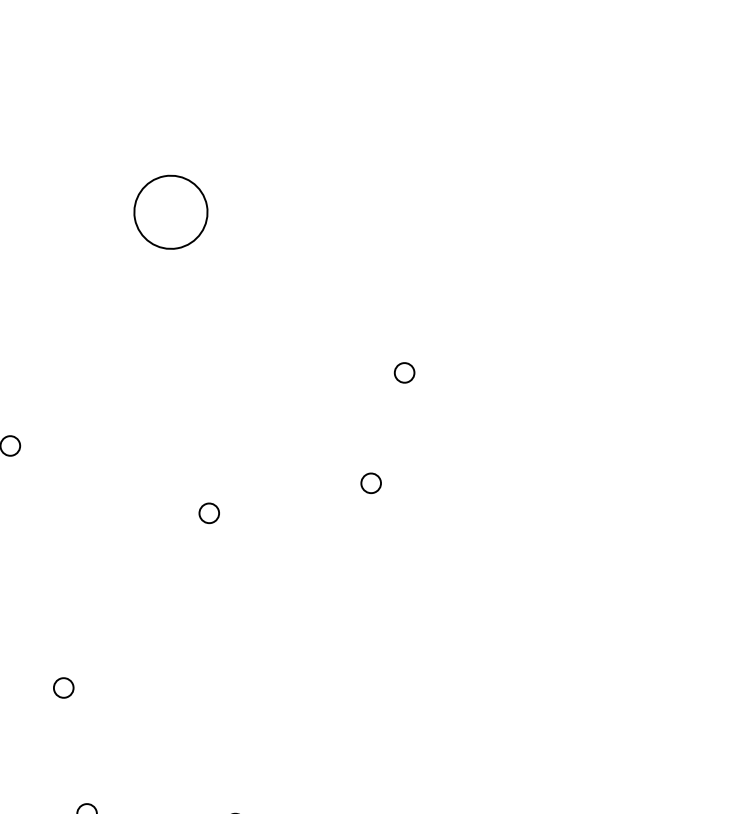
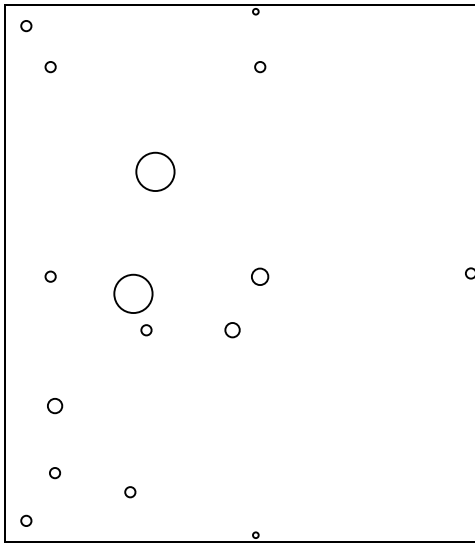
circle: (405, 372) -> (260, 276), size x1.6
circle: (172, 448) -> (133, 293), added
circle: (371, 483) -> (232, 330), size x1.4
circle: (62, 688) -> (54, 406), size x1.4

